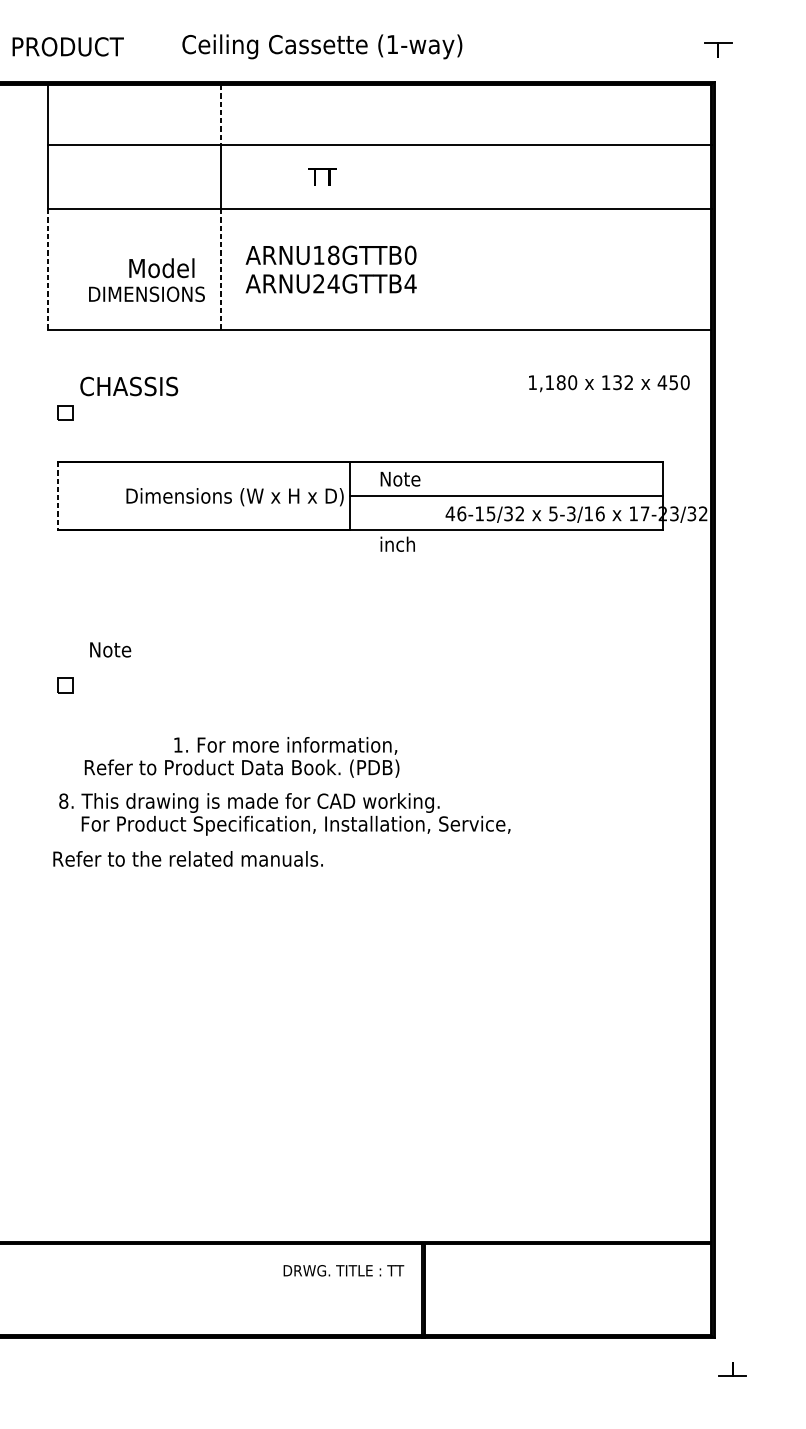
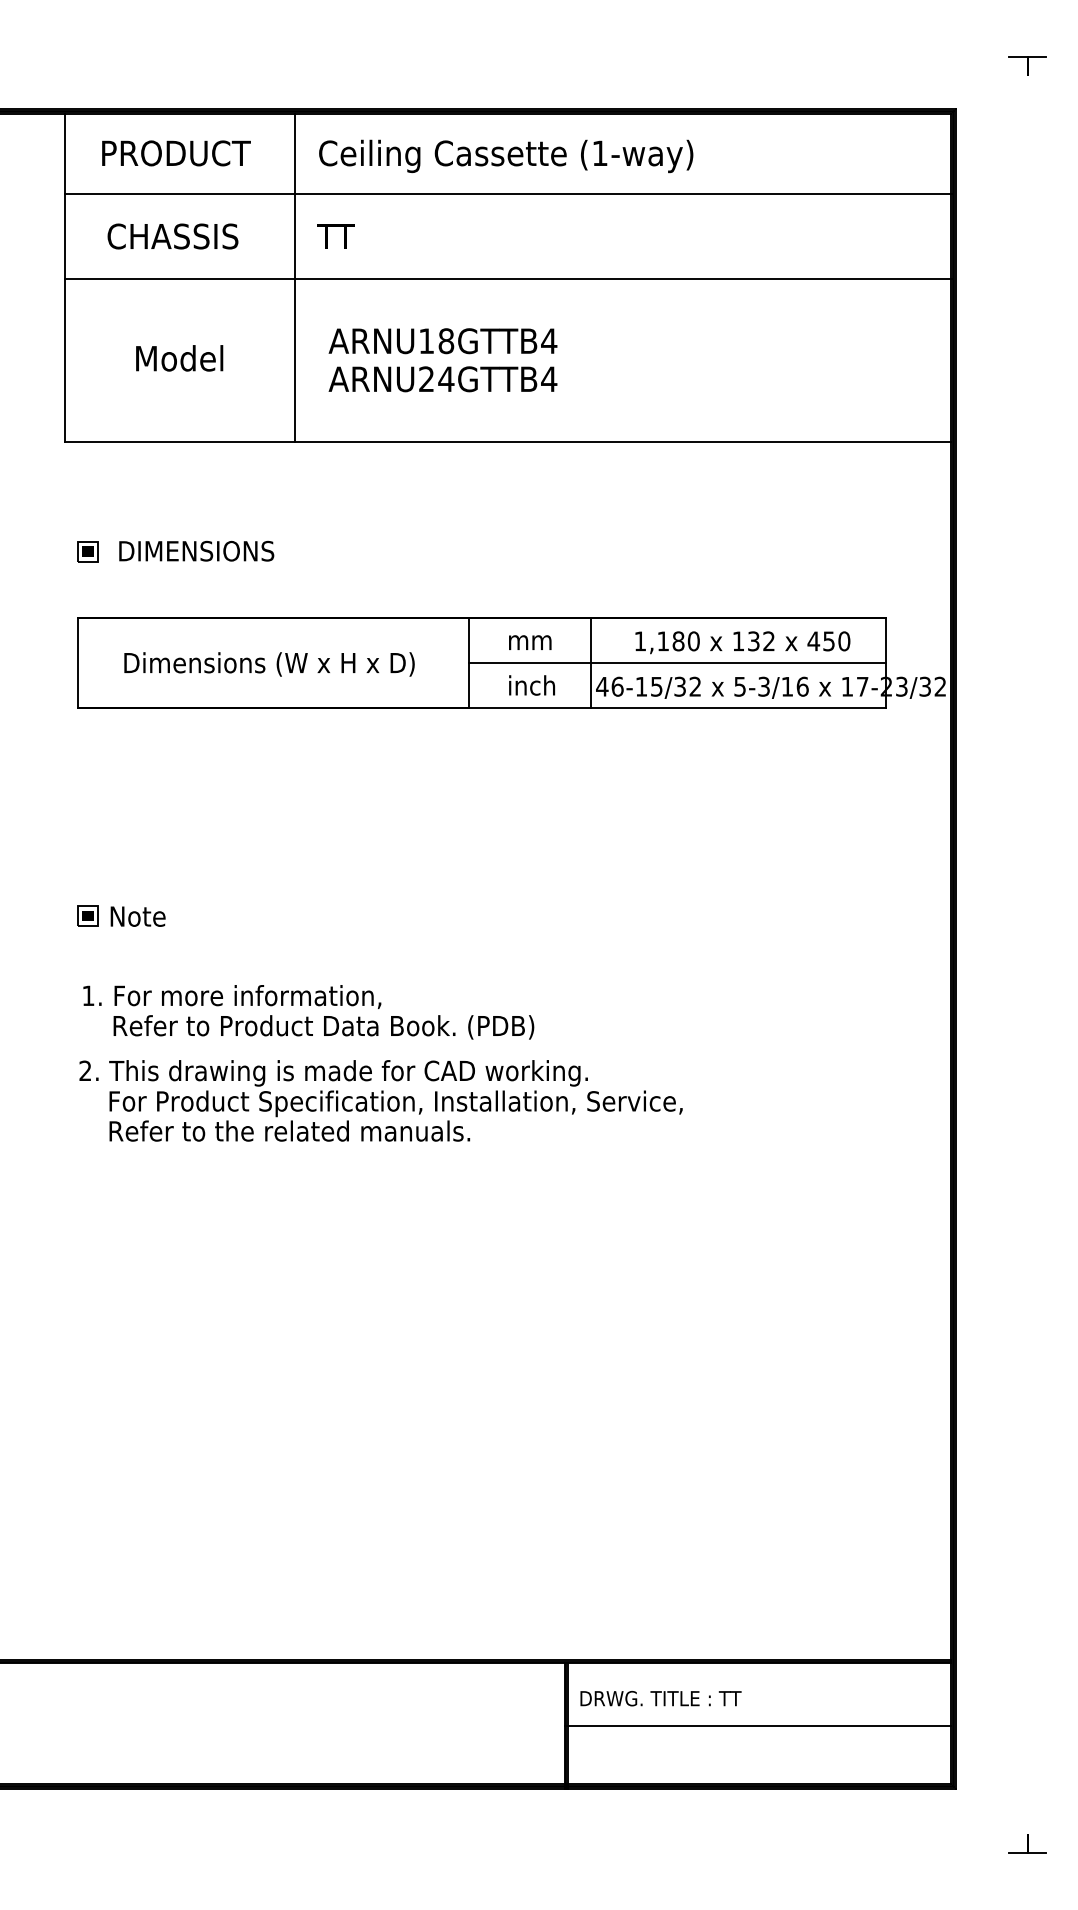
text: (68, 46) -> (176, 153), moved
text: (322, 46) -> (506, 156), moved
part: (718, 49) -> (1027, 65), moved
line: (220, 115) -> (295, 154), dashed -> solid
text: (321, 177) -> (335, 236), moved
text: (410, 255) -> (549, 341), ARNU18GTTB0 -> ARNU18GTTB4
text: (161, 268) -> (179, 358), moved
line: (48, 269) -> (64, 360), dashed -> solid
line: (220, 269) -> (295, 360), dashed -> solid
text: (146, 293) -> (196, 550), moved
text: (609, 383) -> (742, 642), moved
text: (128, 386) -> (172, 236), moved
fill: (65, 412) -> (87, 551), added
text: (400, 479) -> (535, 640), Note -> mm
line: (442, 495) -> (591, 662), added
line: (57, 496) -> (77, 663), dashed -> solid
text: (235, 497) -> (269, 664), moved
text: (397, 544) -> (531, 685), moved
text: (110, 649) -> (137, 916), moved
fill: (65, 684) -> (87, 915), added
text: (285, 746) -> (232, 997), moved
text: (63, 800) -> (85, 1070), 8. -> 2.
text: (187, 858) -> (289, 1130), moved
text: (343, 1270) -> (660, 1698), moved
line: (566, 1291) -> (757, 1726), added
part: (732, 1369) -> (1027, 1843), moved

